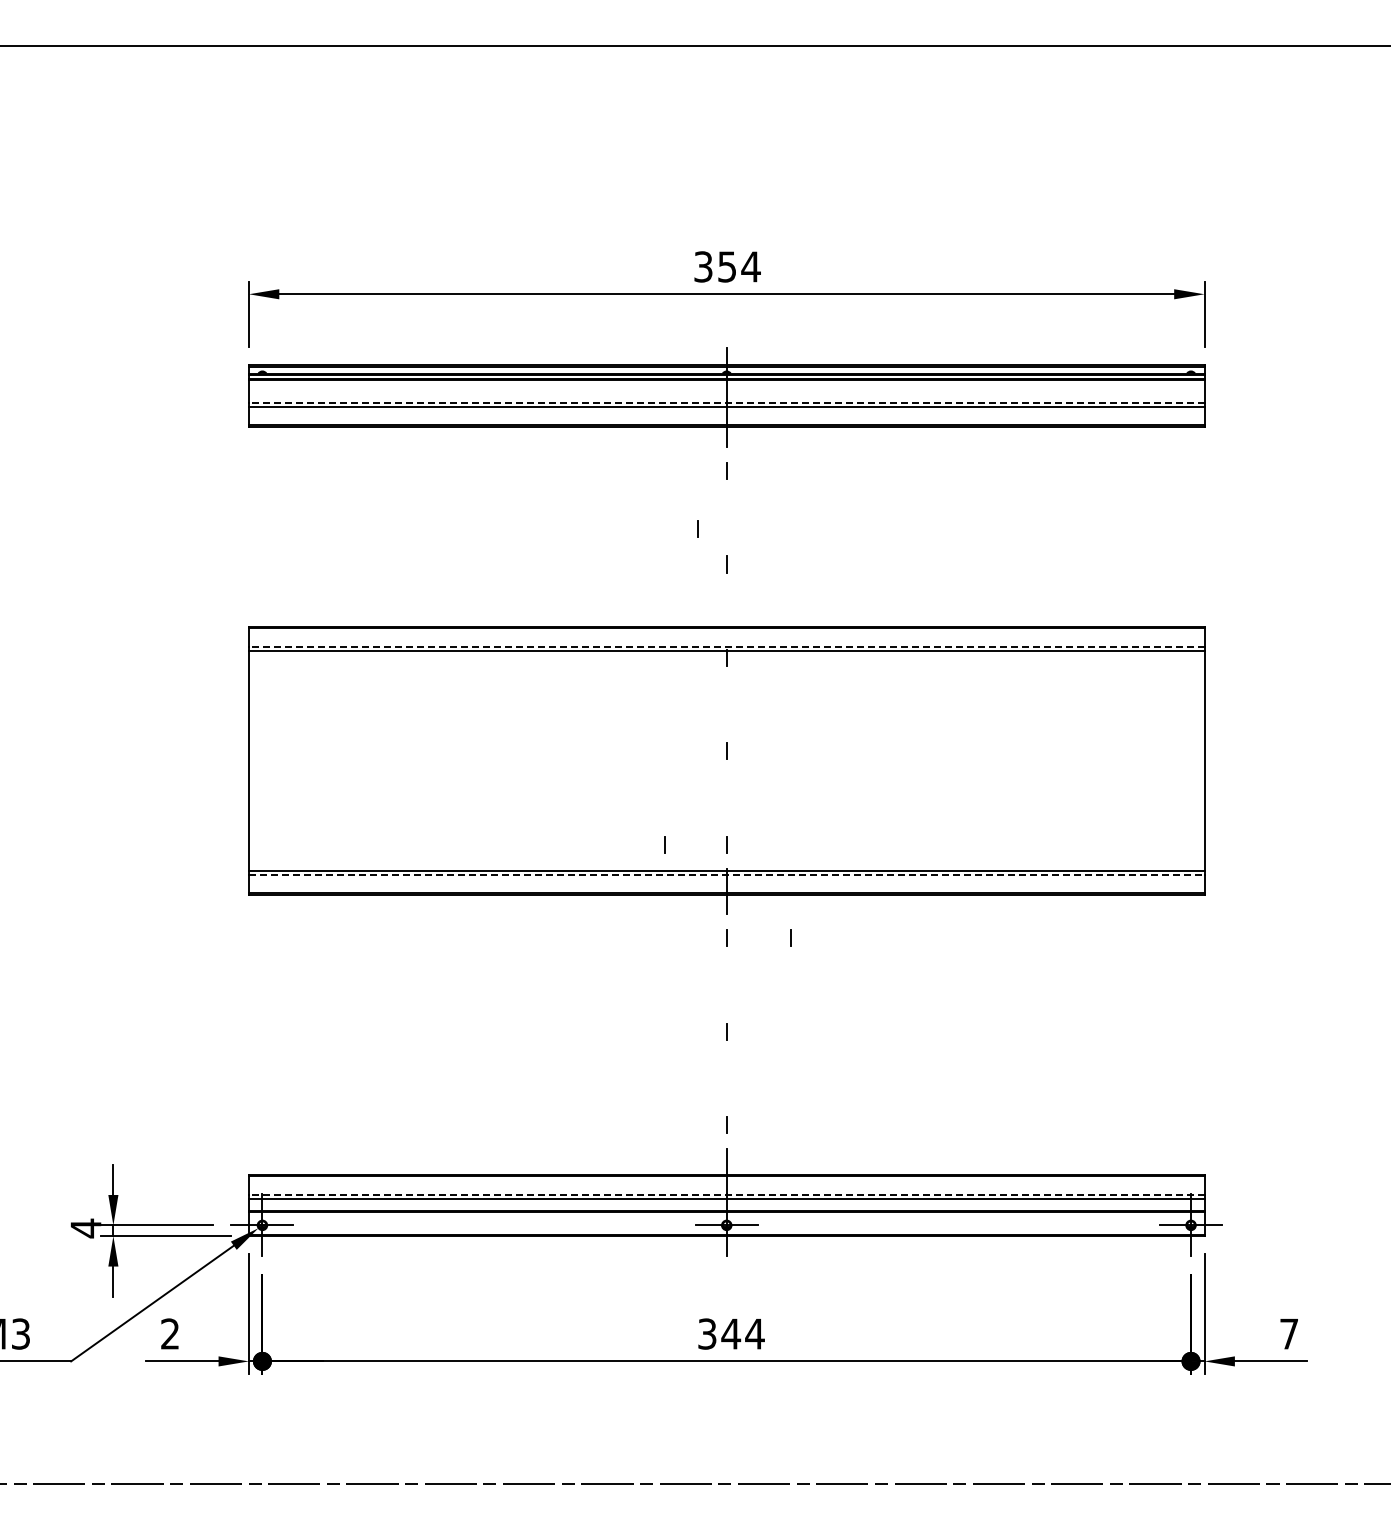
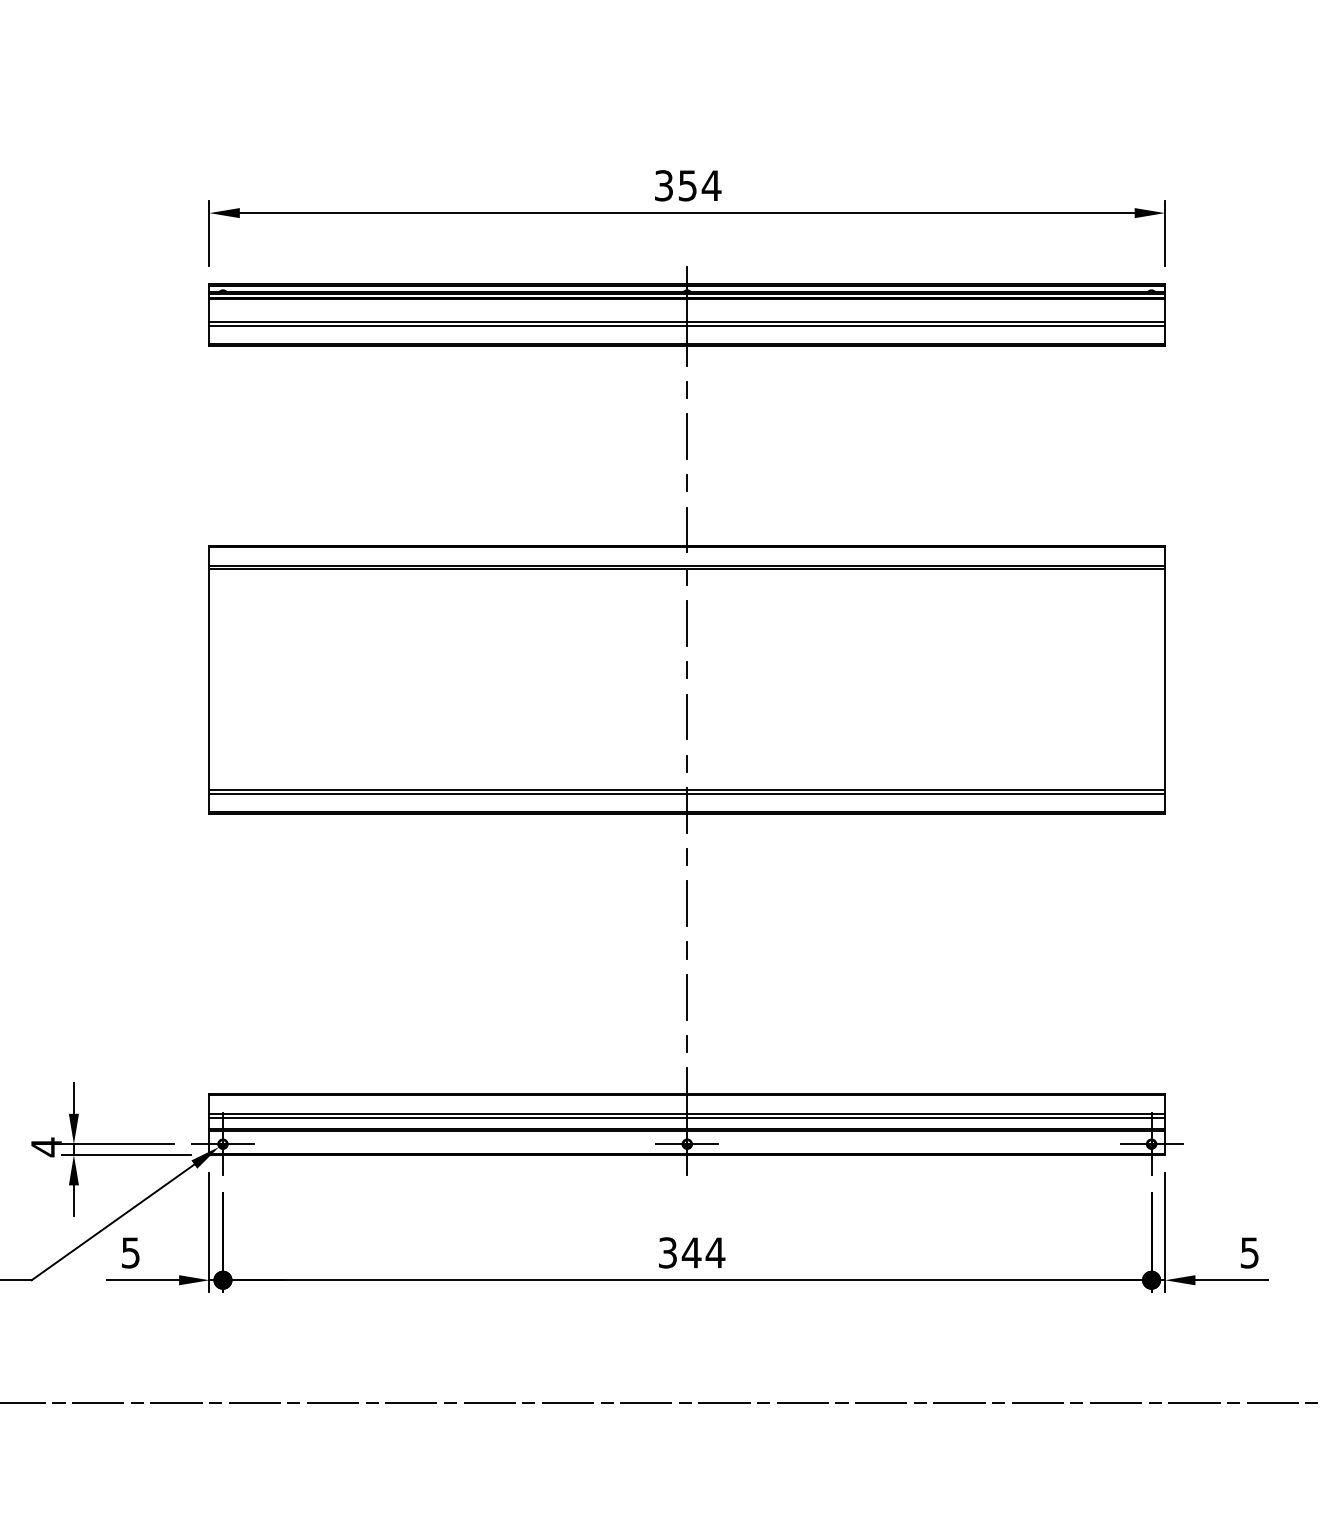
line: (726, 402) -> (687, 321), dashed -> solid
line: (726, 517) -> (687, 436), added
line: (697, 528) -> (658, 447), removed
line: (726, 610) -> (687, 529), added
line: (726, 646) -> (687, 565), dashed -> solid
line: (726, 704) -> (687, 623), added
line: (726, 797) -> (687, 716), added
line: (664, 844) -> (625, 763), removed
line: (726, 875) -> (687, 794), dashed -> solid
line: (790, 937) -> (751, 856), removed
line: (726, 984) -> (687, 903), added
line: (726, 1078) -> (687, 997), added
line: (726, 1194) -> (687, 1113), dashed -> solid
text: (169, 1333) -> (130, 1252), 2 -> 5
text: (1288, 1333) -> (1249, 1252), 7 -> 5

